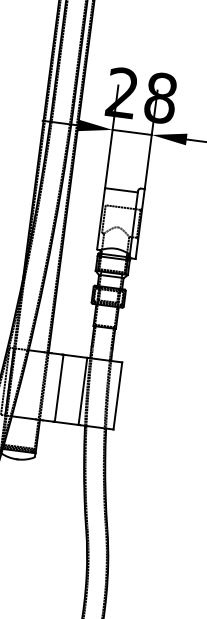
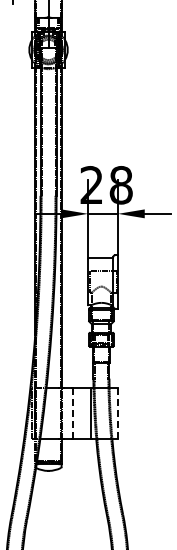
line: (59, 388) -> (73, 413), solid -> dashed
line: (118, 396) -> (118, 413), solid -> dashed

